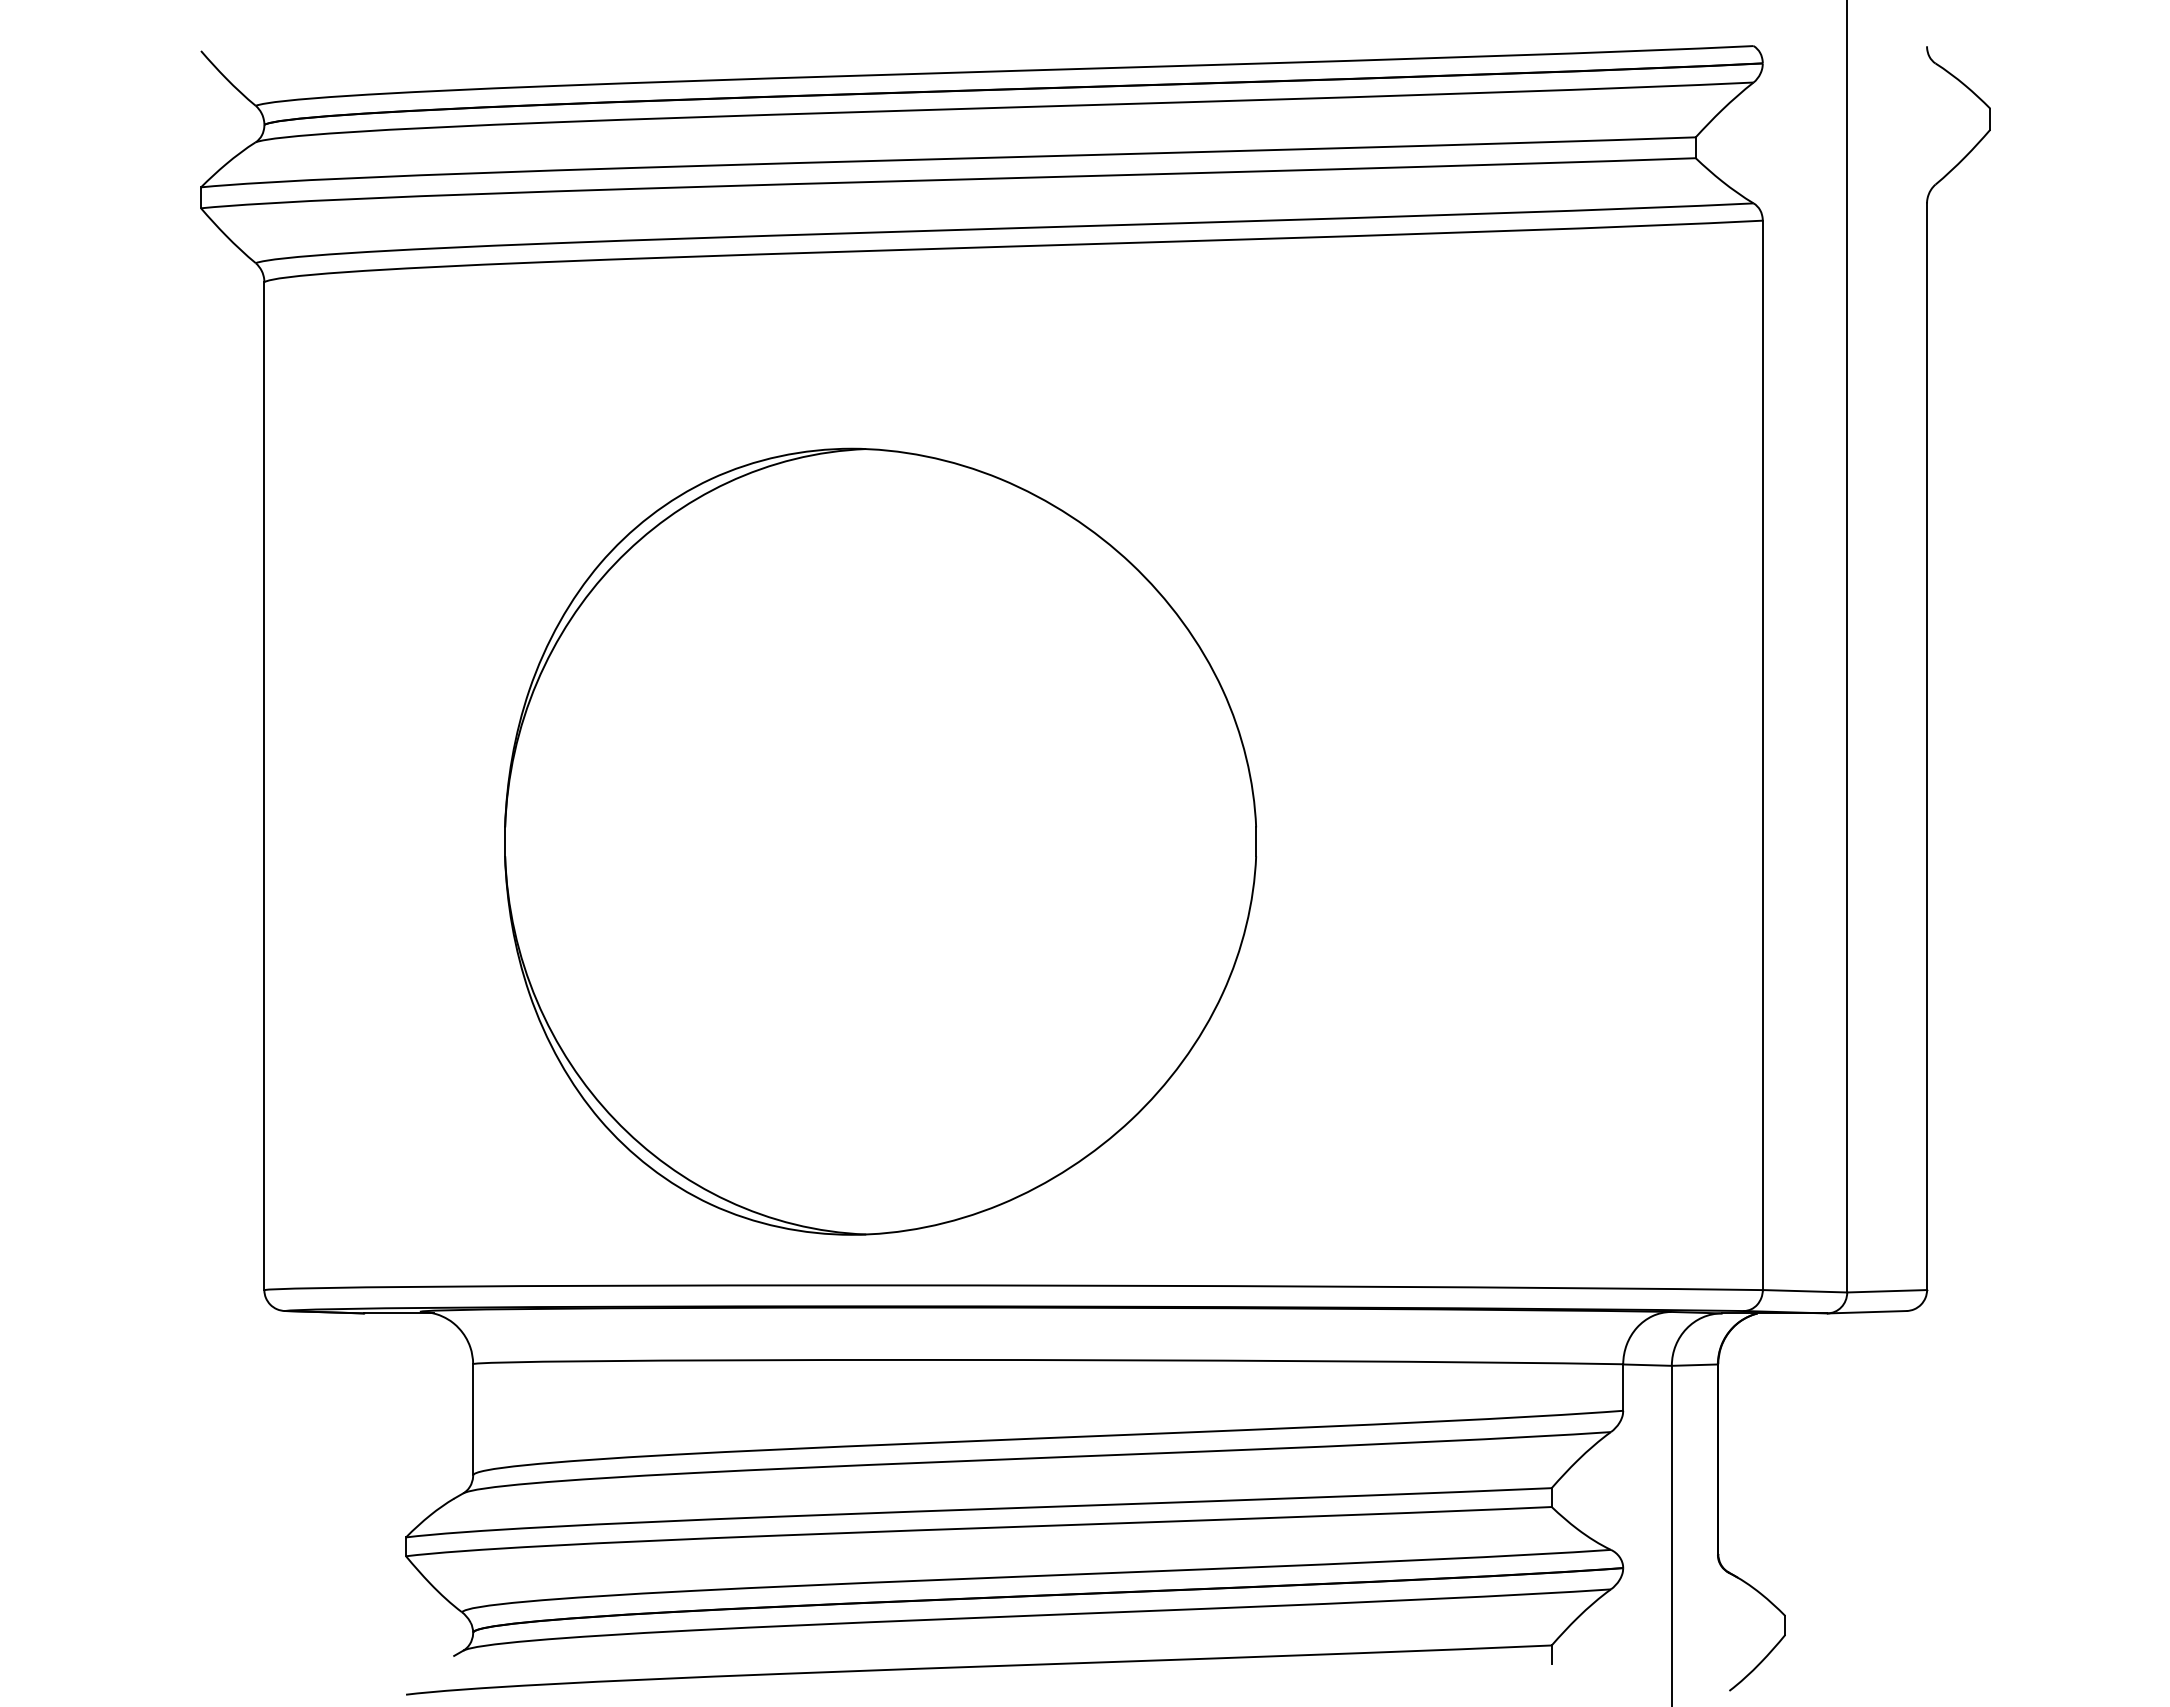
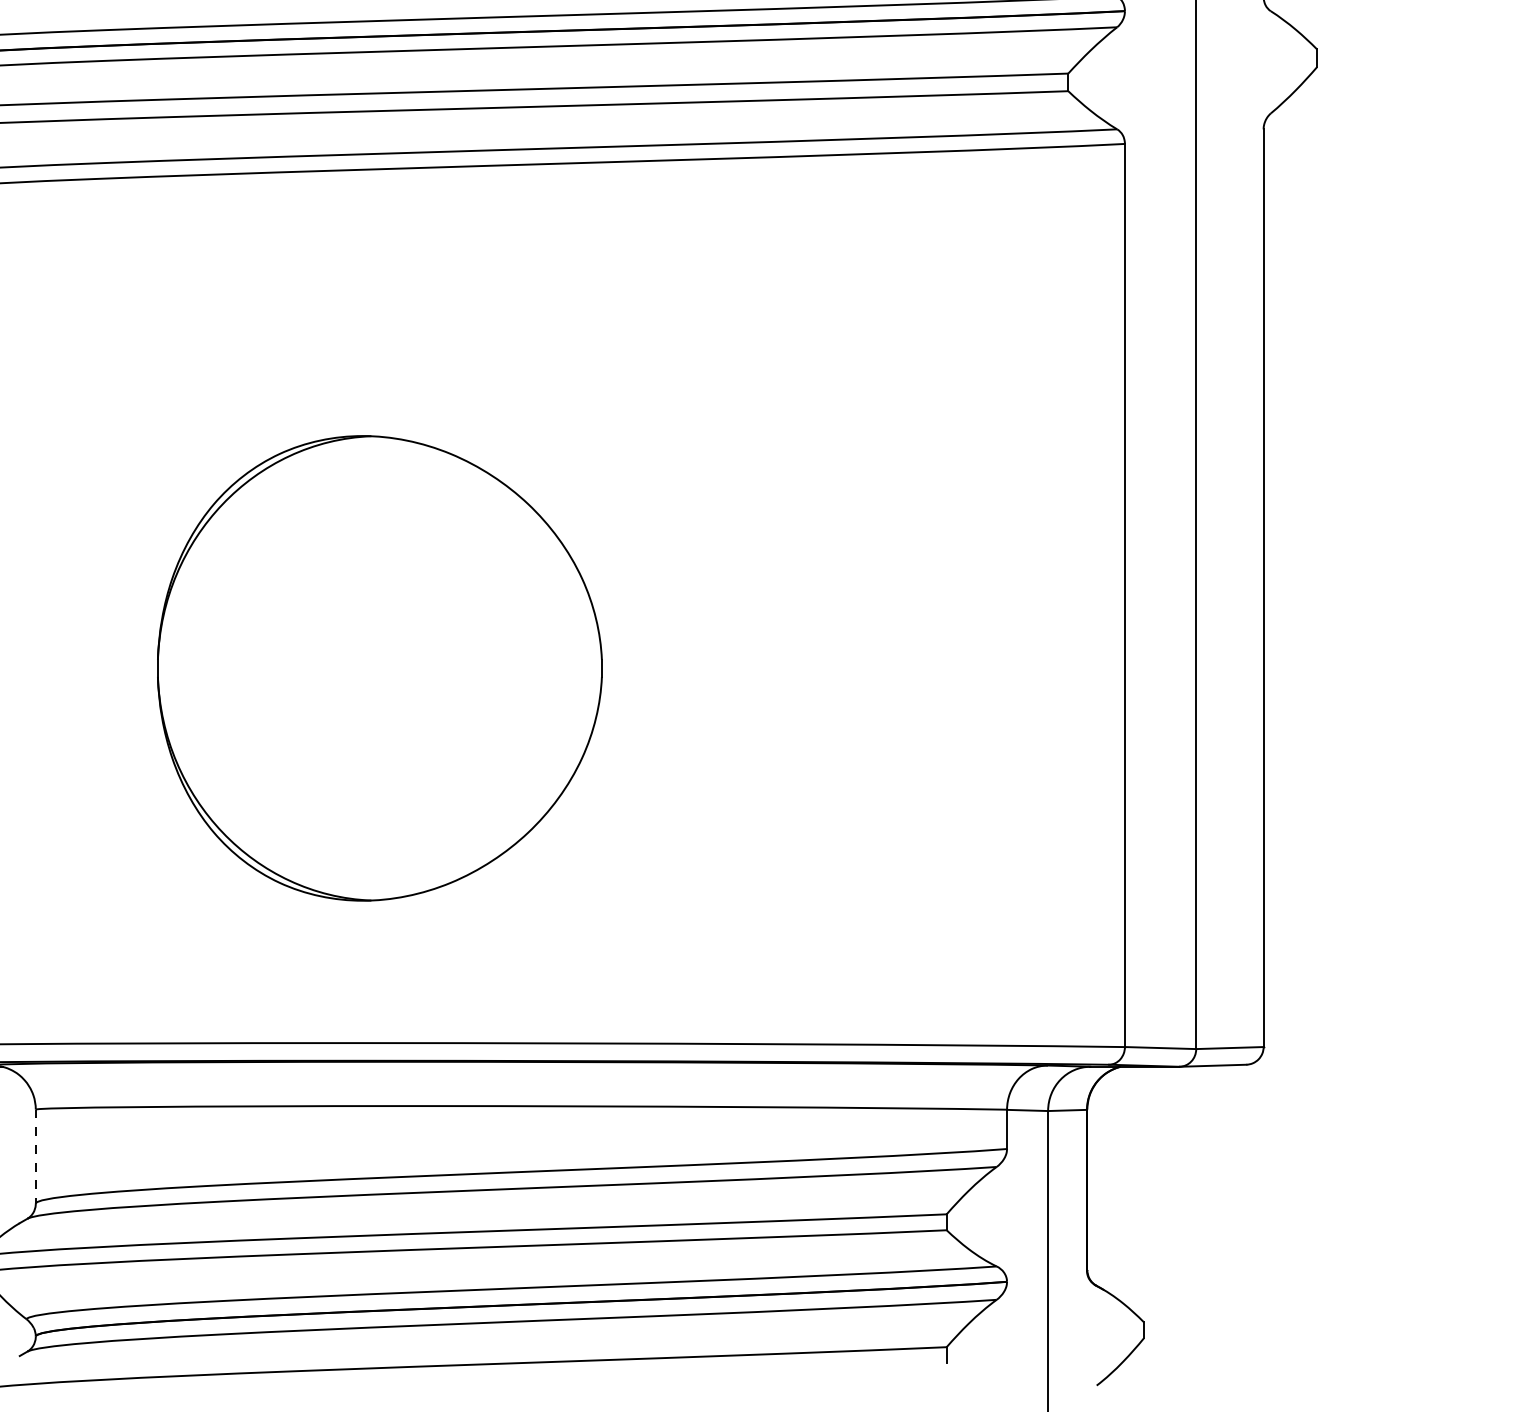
part: (880, 841) -> (379, 668), size x0.7
line: (473, 1419) -> (36, 1156), solid -> dashed

